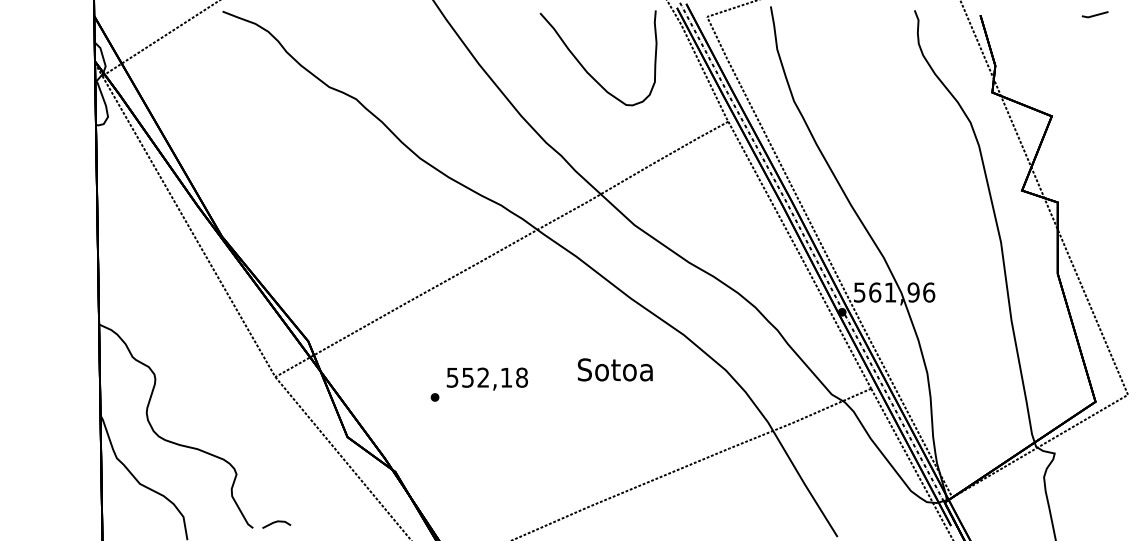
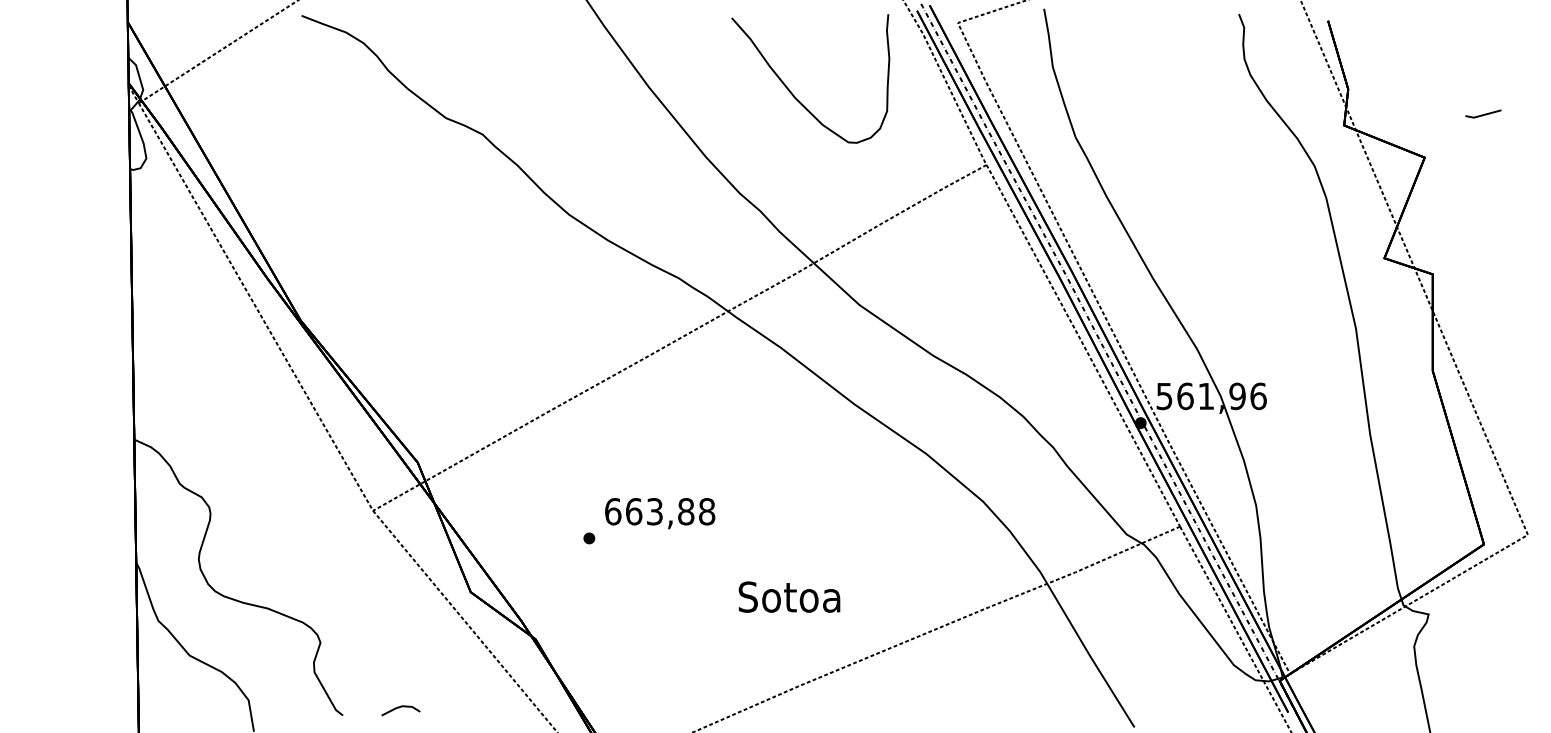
line: (1095, 14) -> (1484, 113), moved
text: (615, 369) -> (789, 596), moved
text: (479, 377) -> (649, 511), 552,18 -> 663,88
line: (275, 522) -> (399, 708), moved

